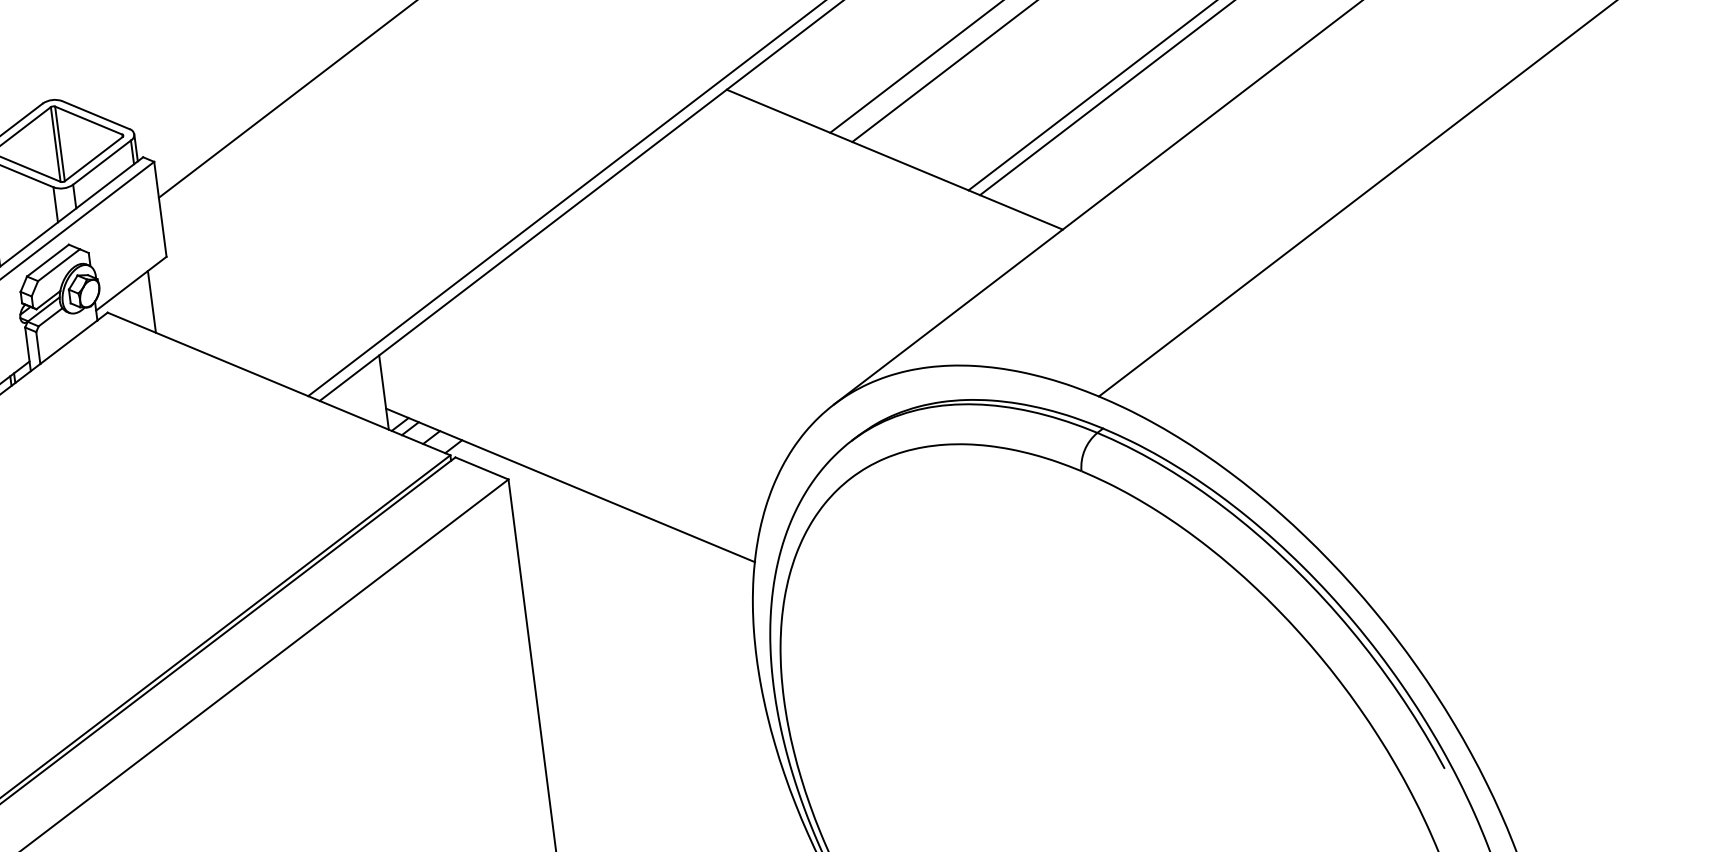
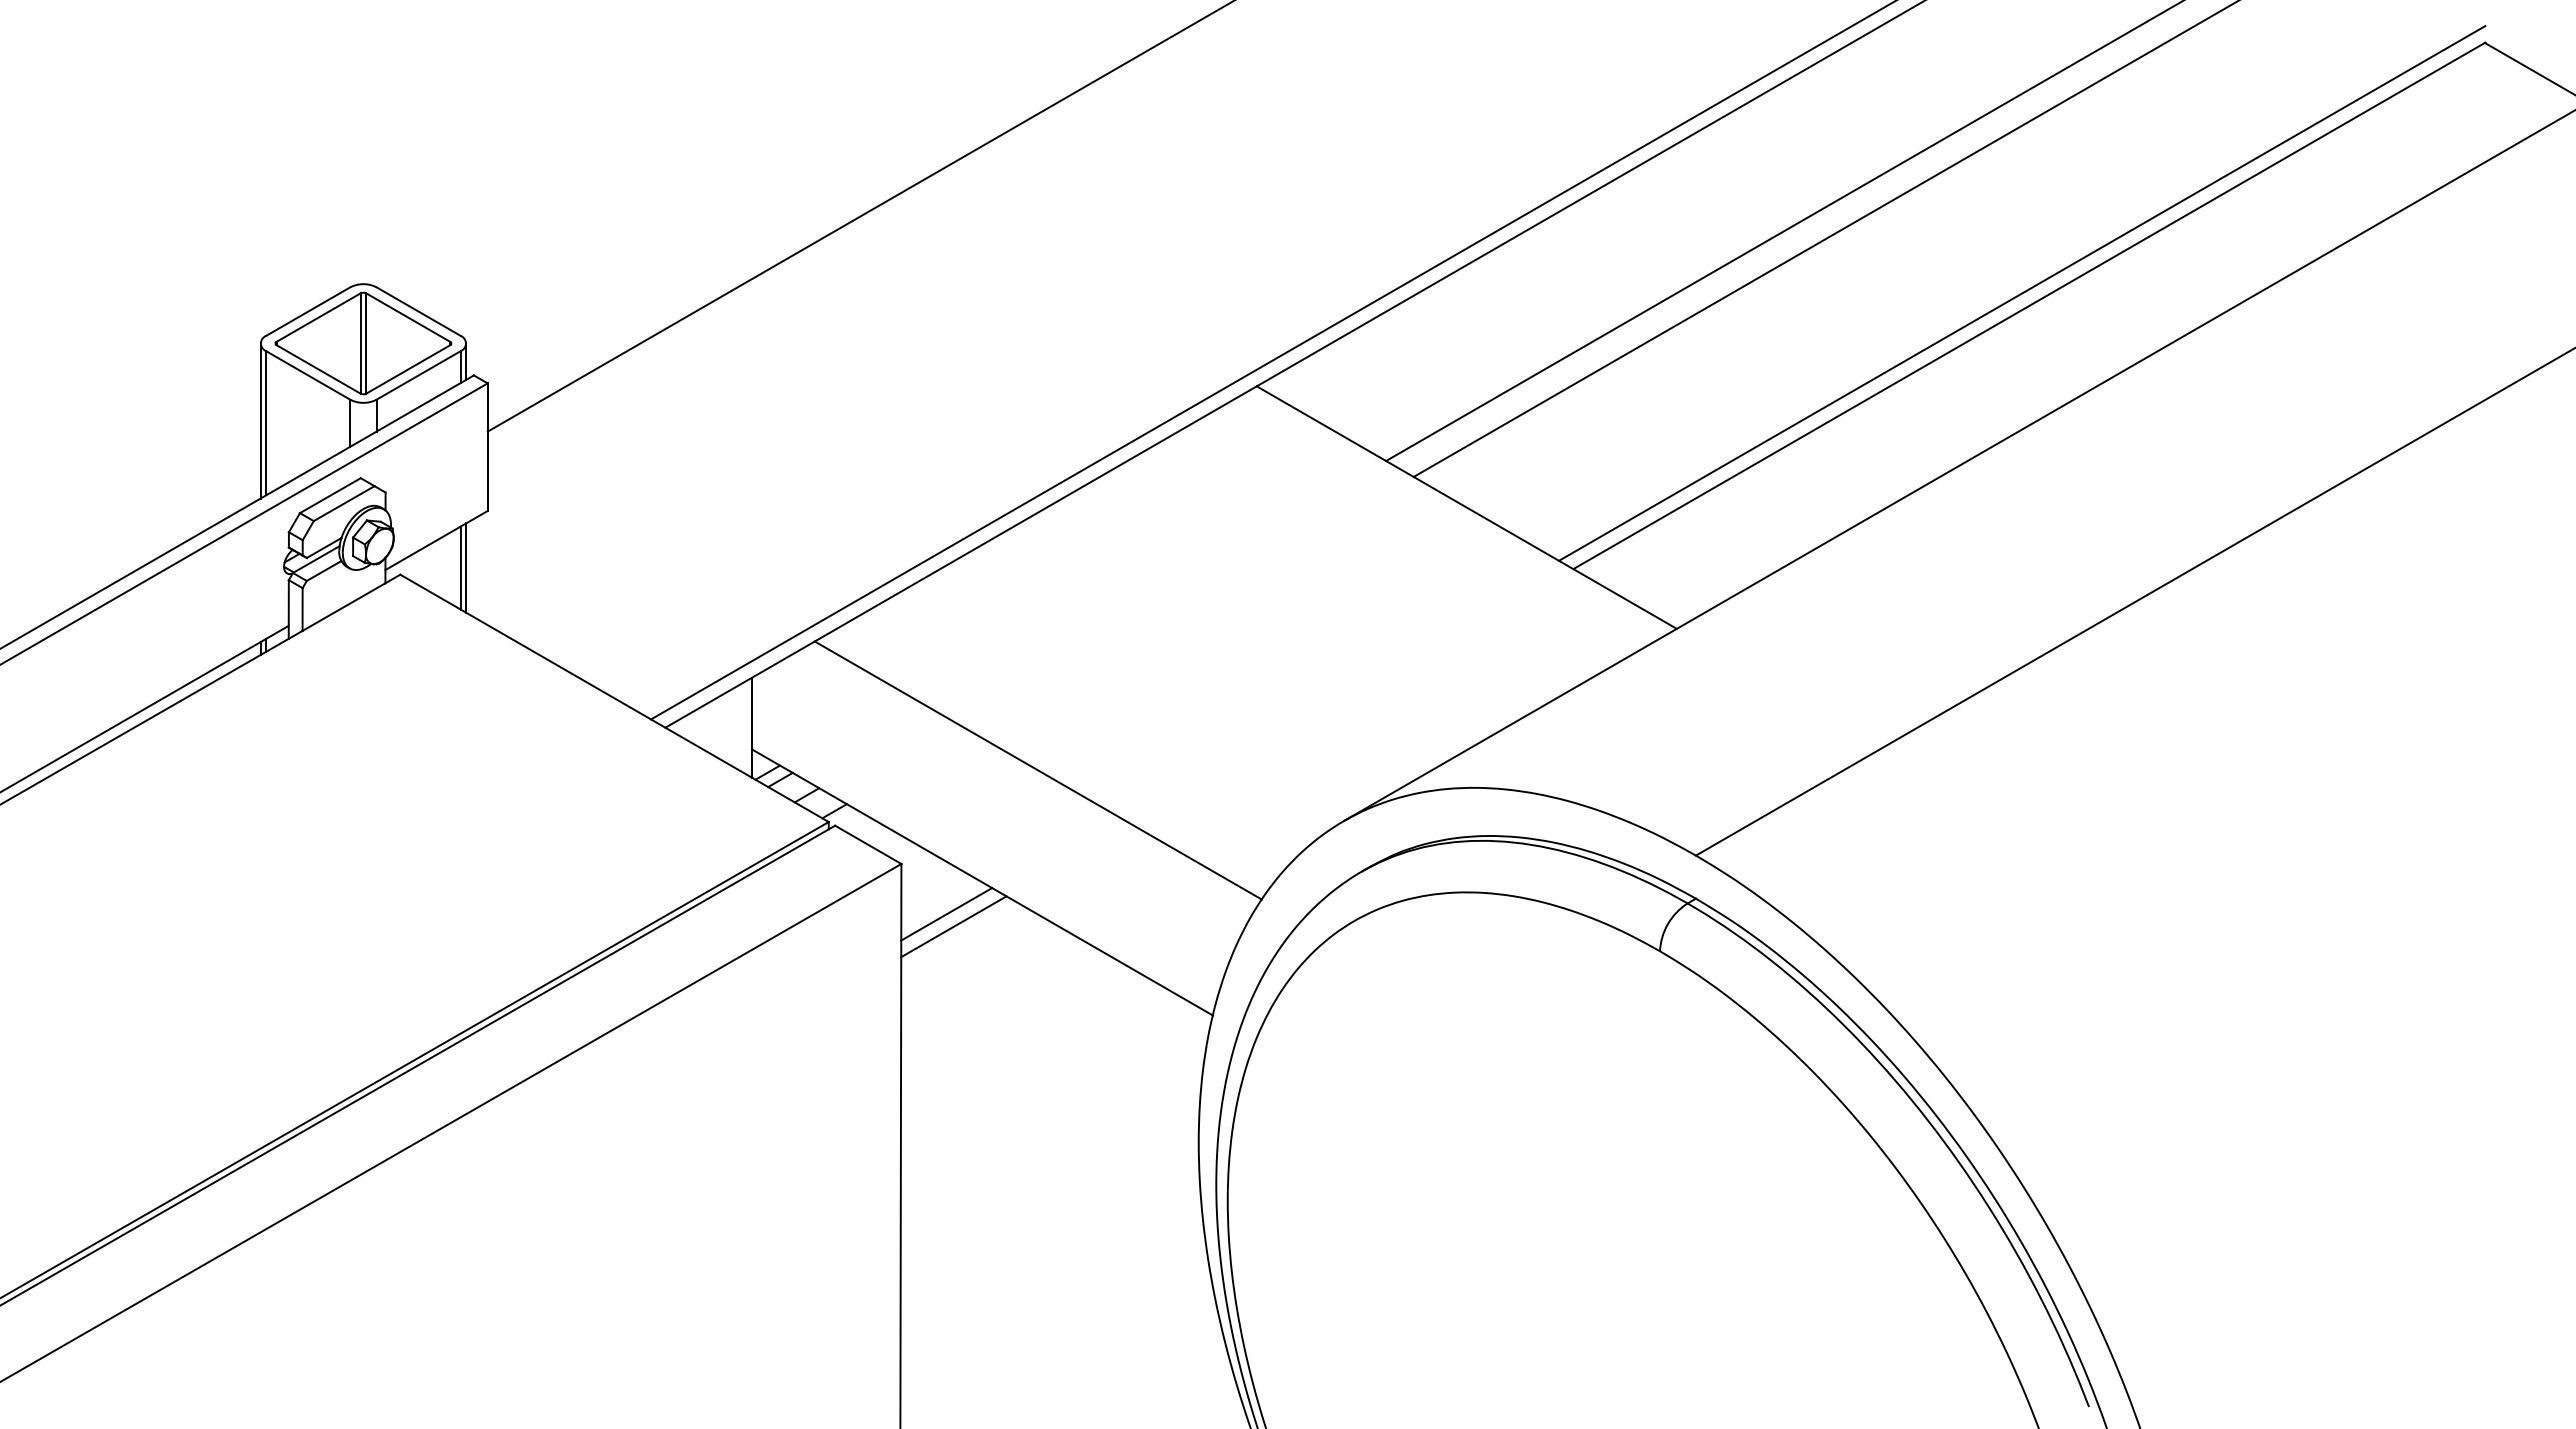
line: (156, 300) -> (466, 567), added
line: (600, 396) -> (1037, 770), added
line: (546, 512) -> (946, 914), added
line: (553, 521) -> (953, 926), added

